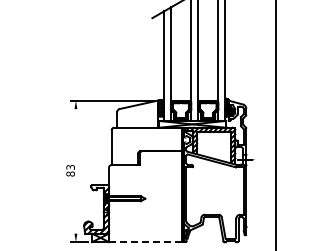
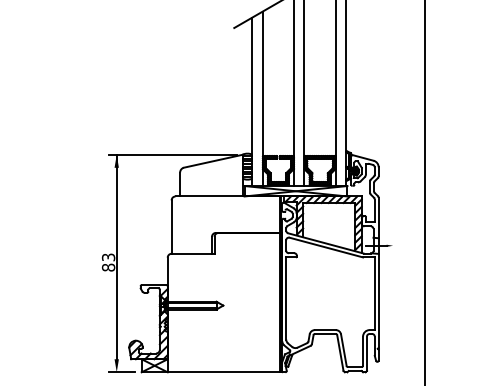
line: (75, 166) -> (116, 256), added
line: (146, 242) -> (225, 372), dashed -> solid

